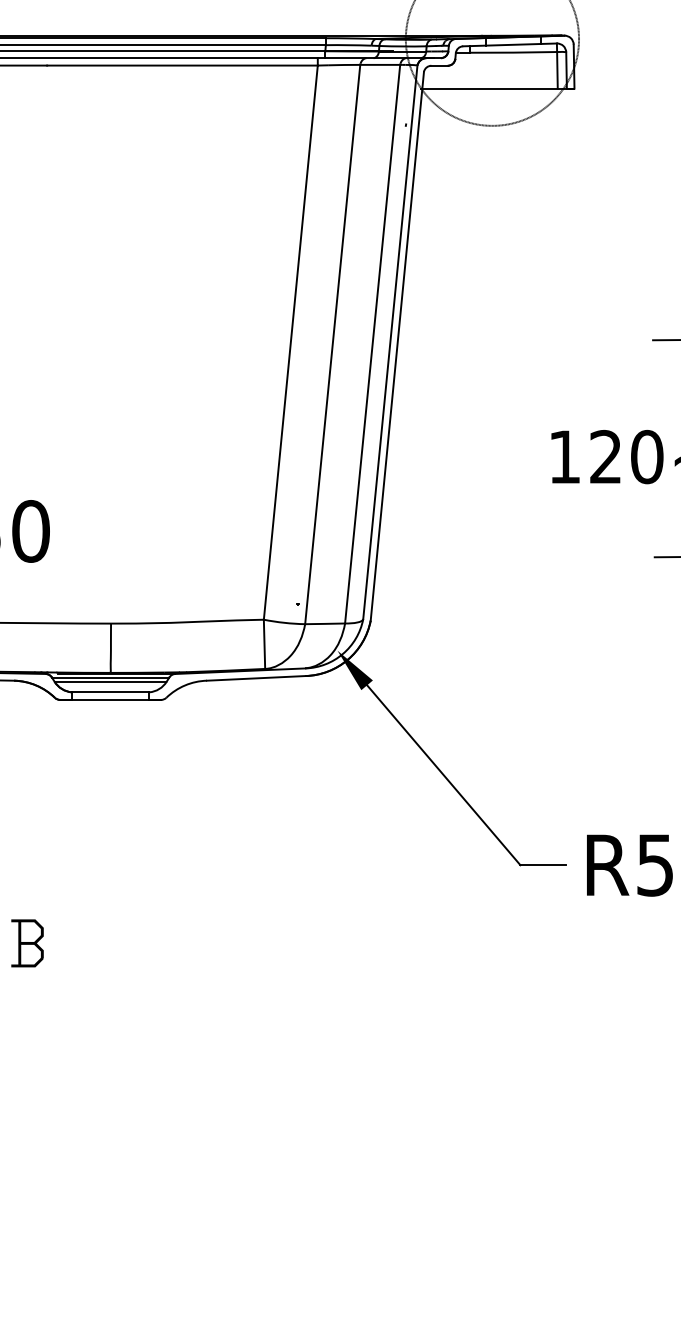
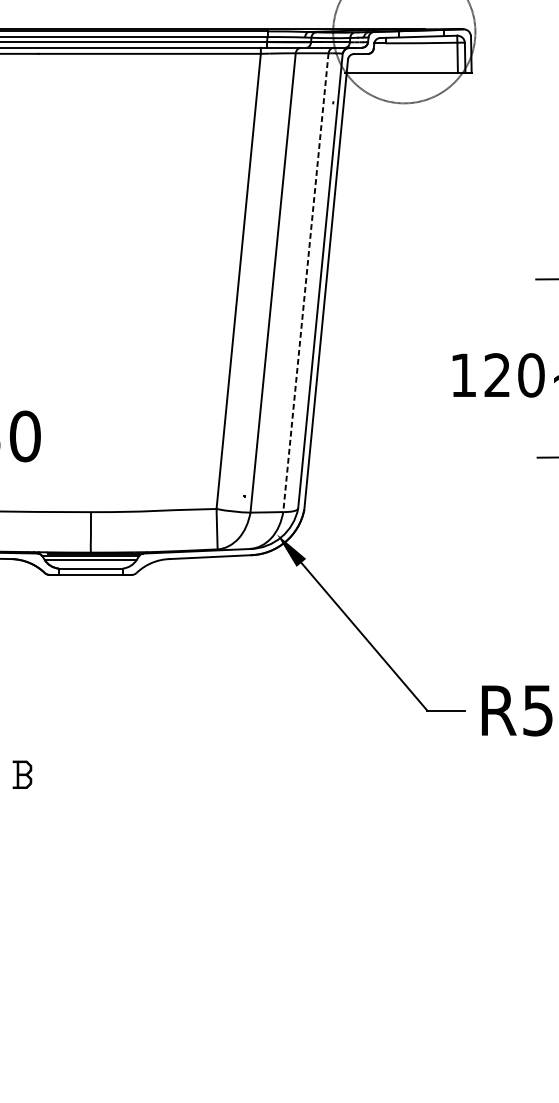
line: (372, 344) -> (305, 282), solid -> dashed
part: (27, 943) -> (22, 774), size x0.7

